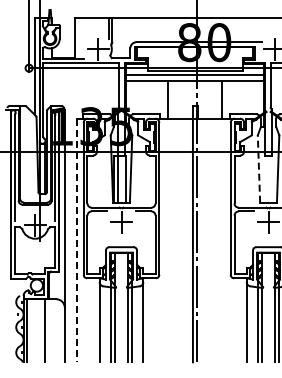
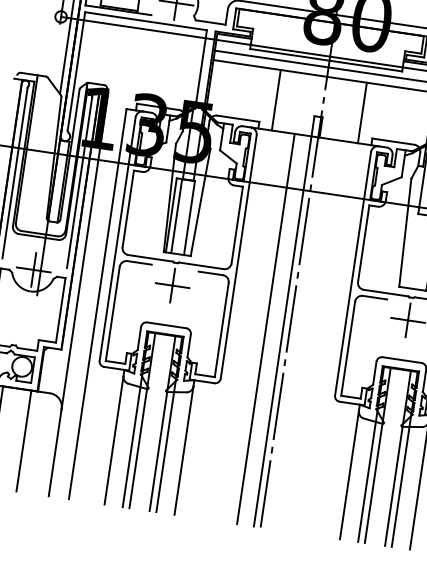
line: (258, 169) -> (404, 233), dashed -> solid
line: (77, 240) -> (97, 304), dashed -> solid
line: (182, 240) -> (265, 329), added

